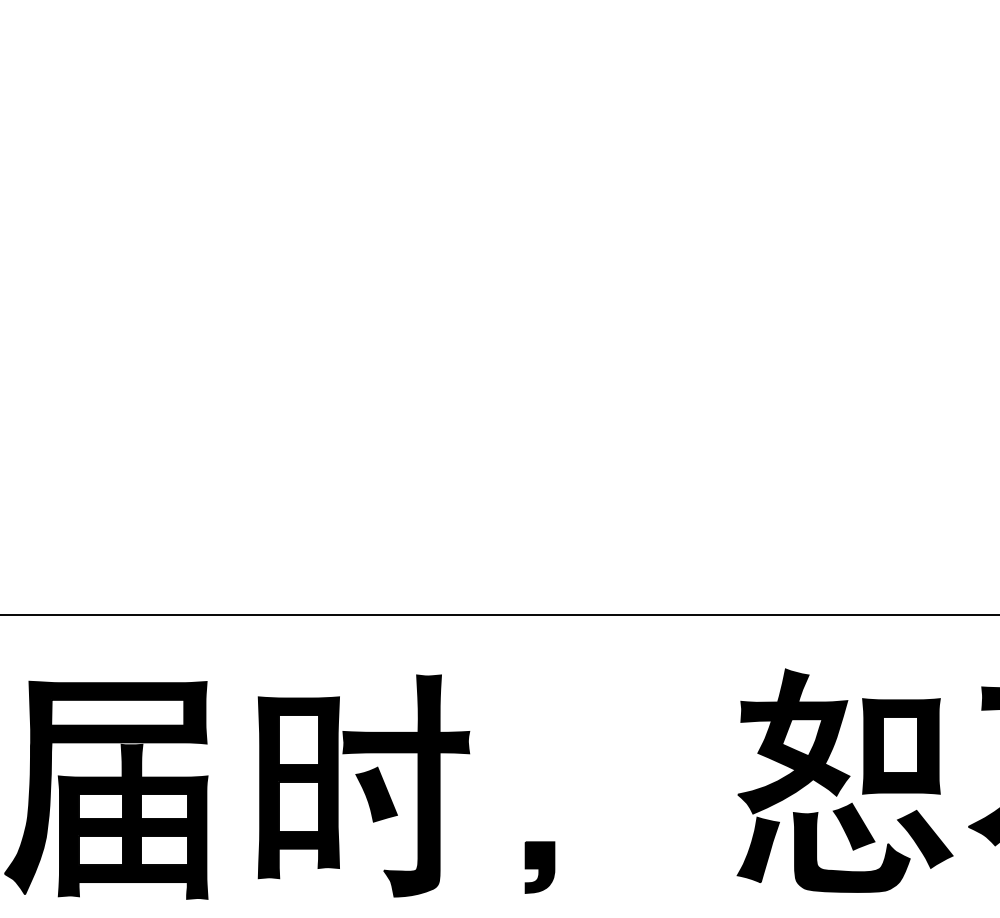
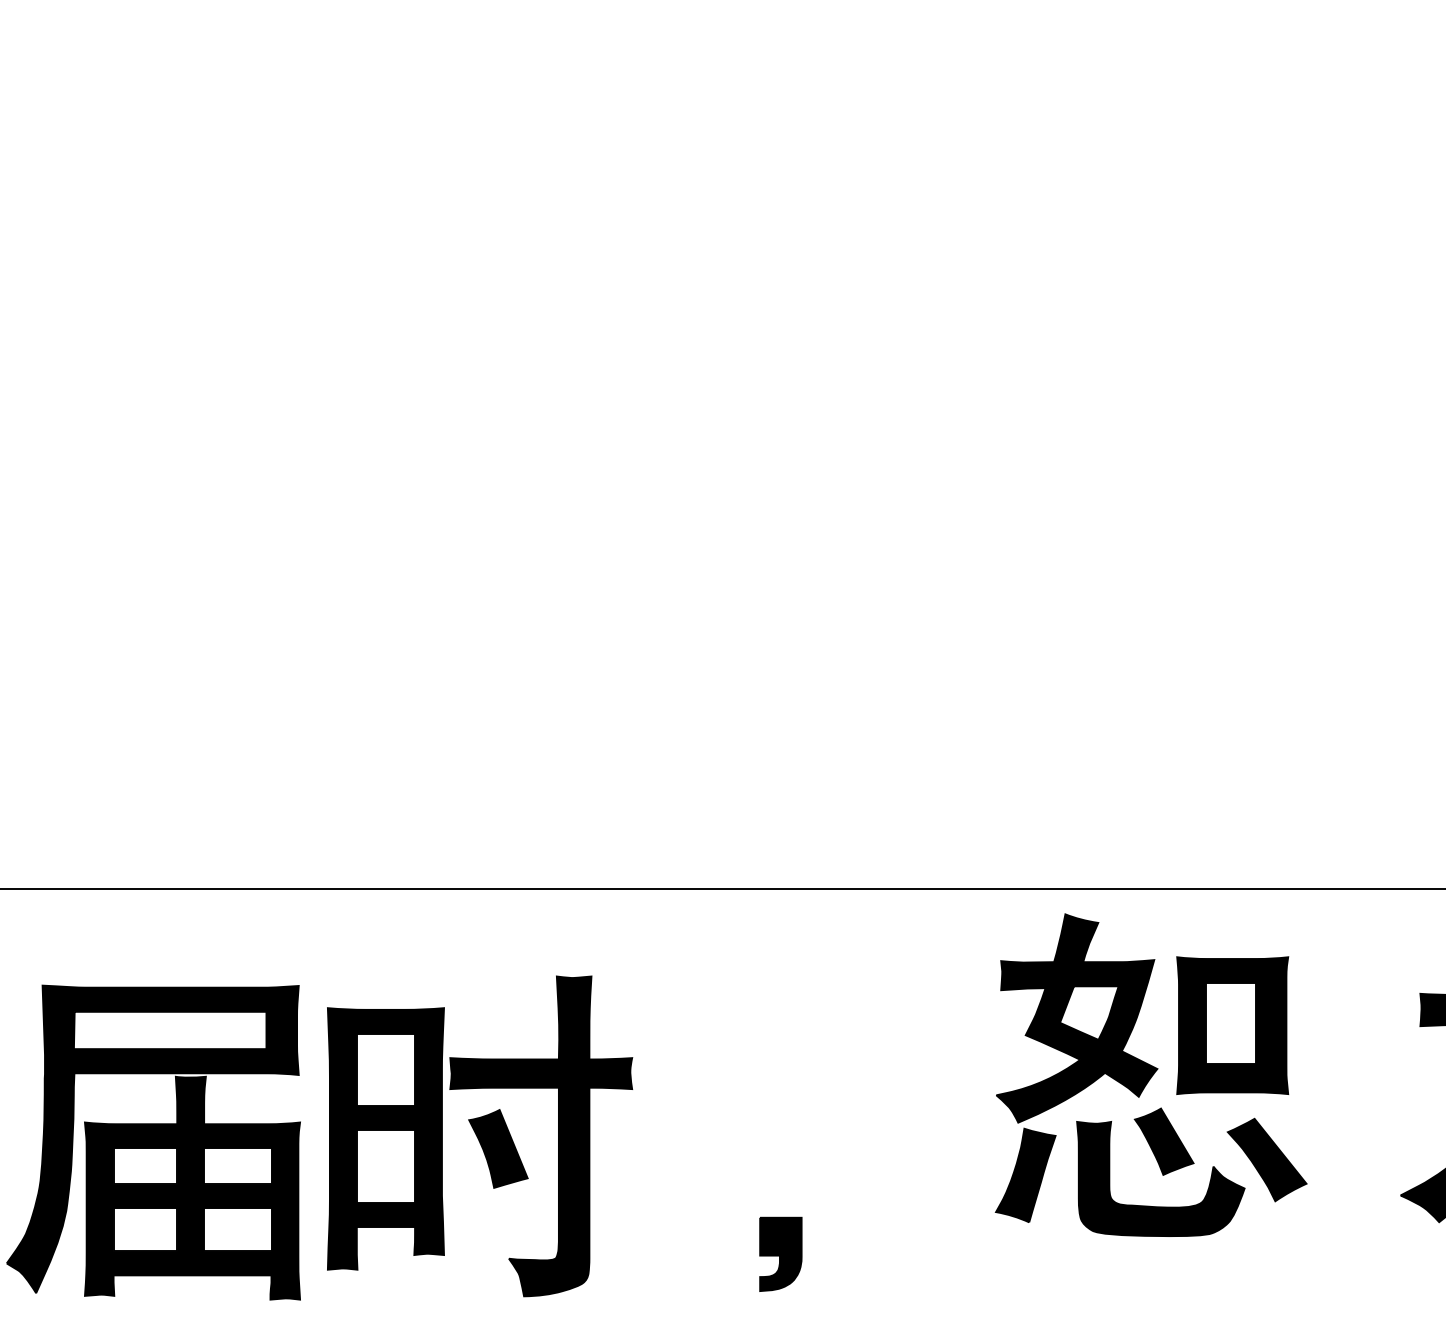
part: (844, 780) -> (1150, 1074), moved
part: (363, 785) -> (479, 1135), moved

